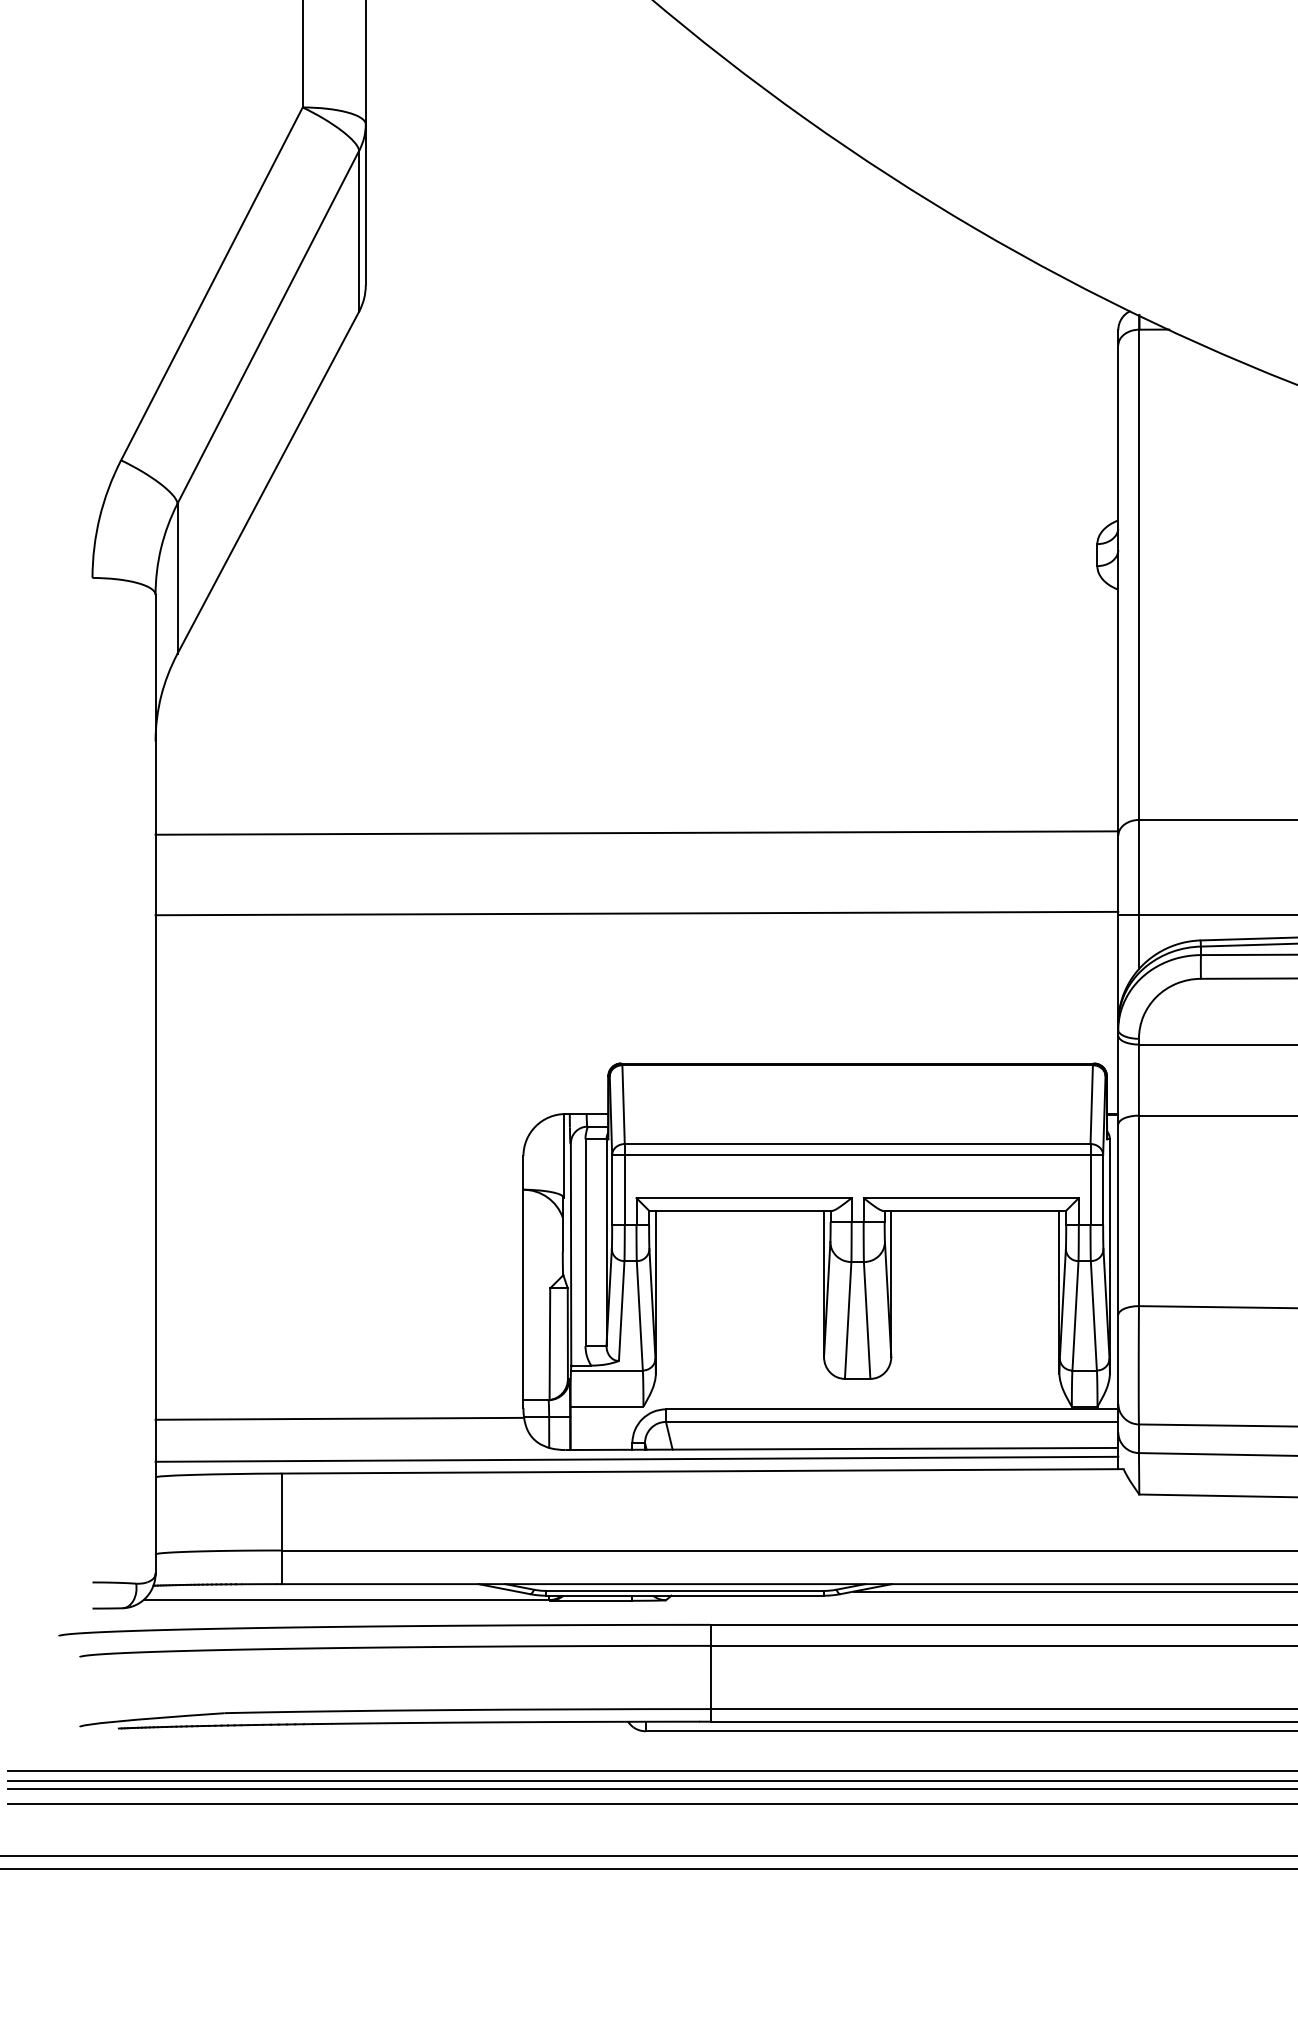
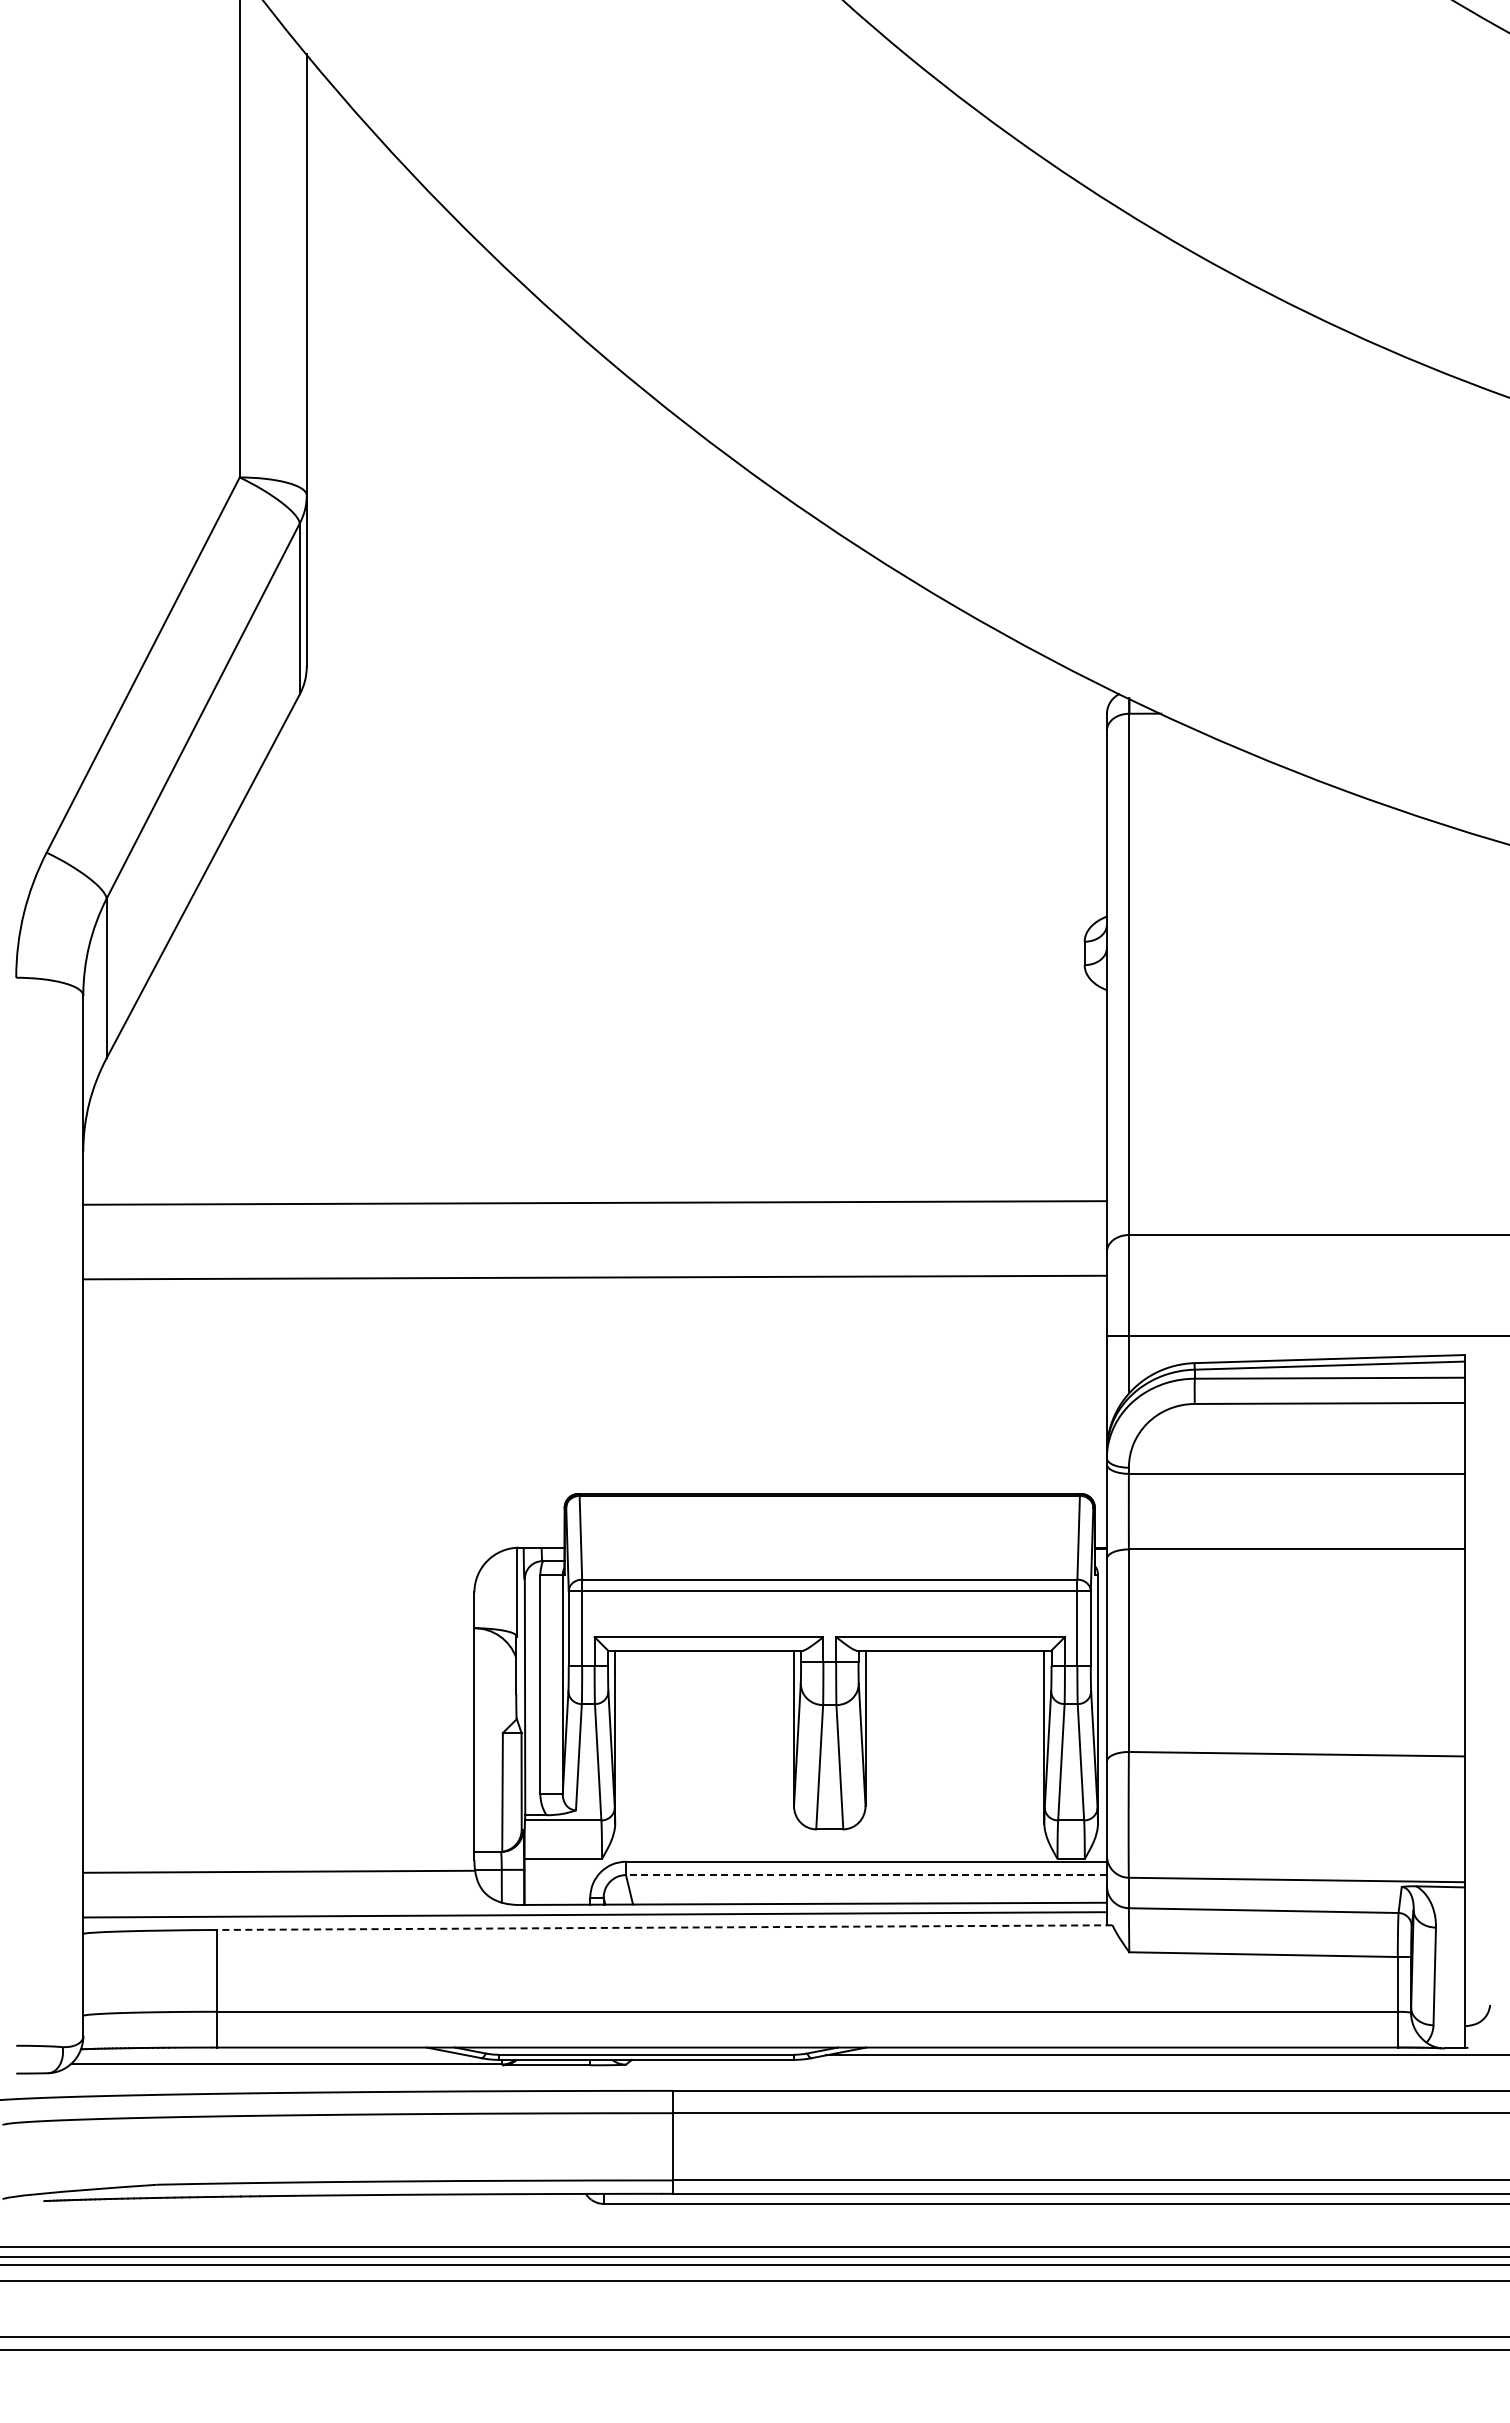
line: (636, 832) -> (594, 1202), moved
line: (636, 913) -> (594, 1277), moved
line: (891, 1422) -> (865, 1875), solid -> dashed
line: (702, 1471) -> (664, 1927), solid -> dashed

